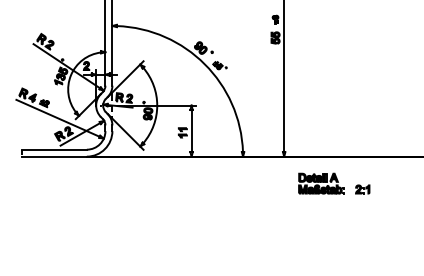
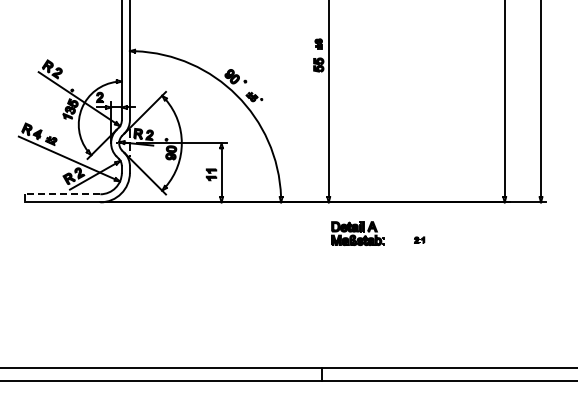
line: (54, 149) -> (62, 194), solid -> dashed
part: (321, 183) -> (357, 233), moved
part: (362, 188) -> (419, 239), size x0.6

